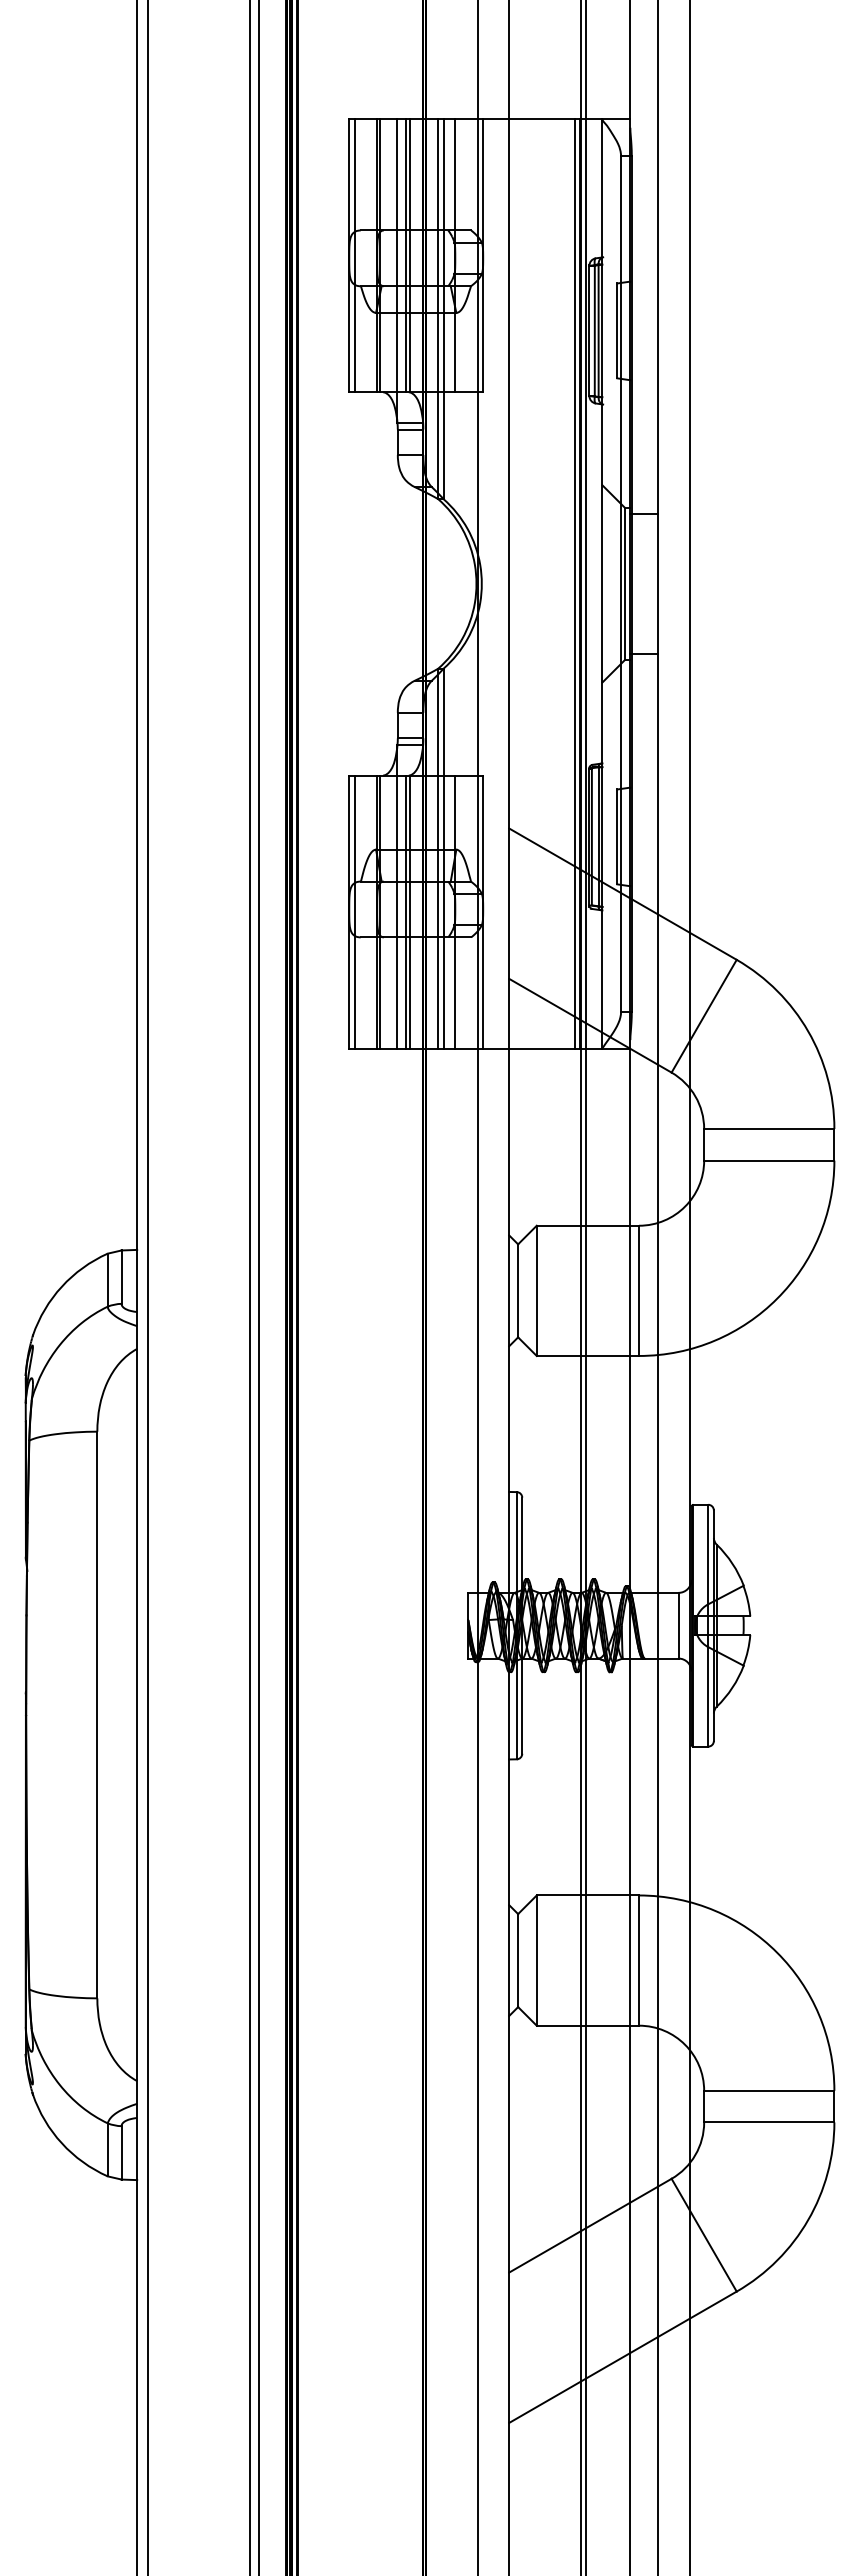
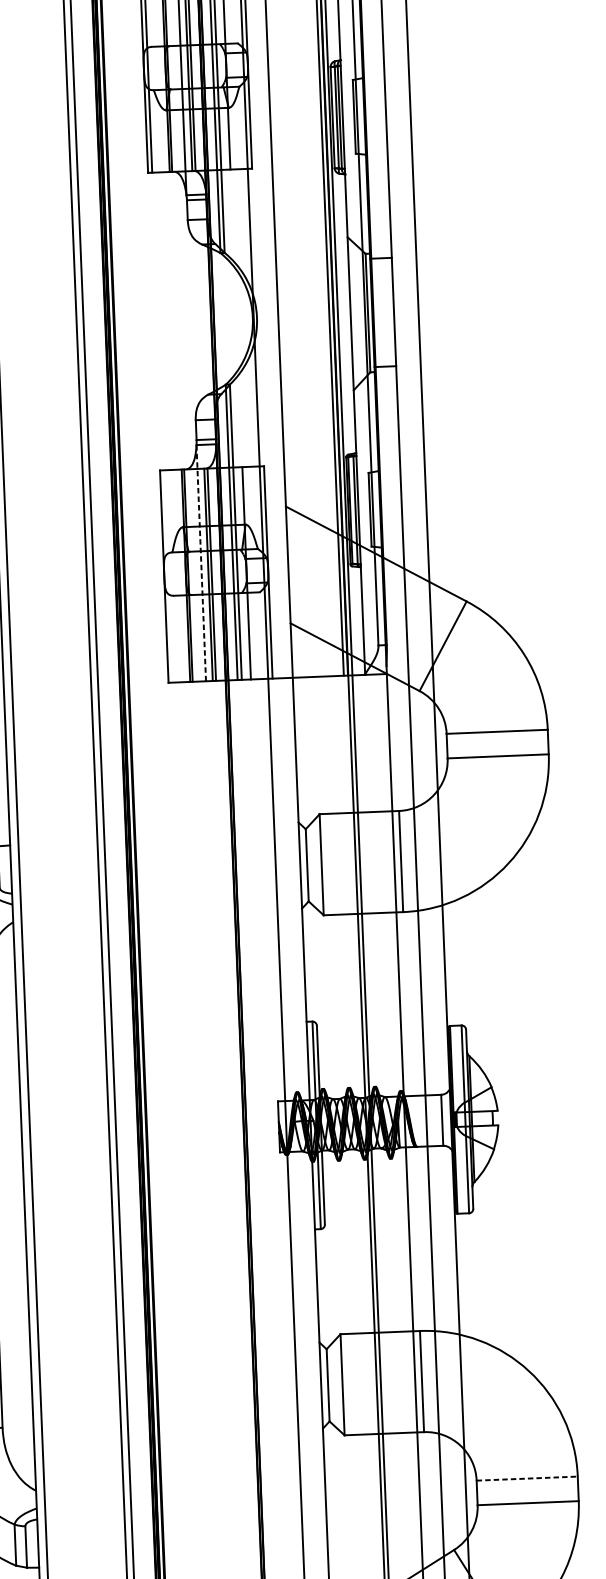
line: (397, 896) -> (201, 562), solid -> dashed
line: (354, 912) -> (168, 576), removed
line: (769, 2090) -> (527, 1478), solid -> dashed

